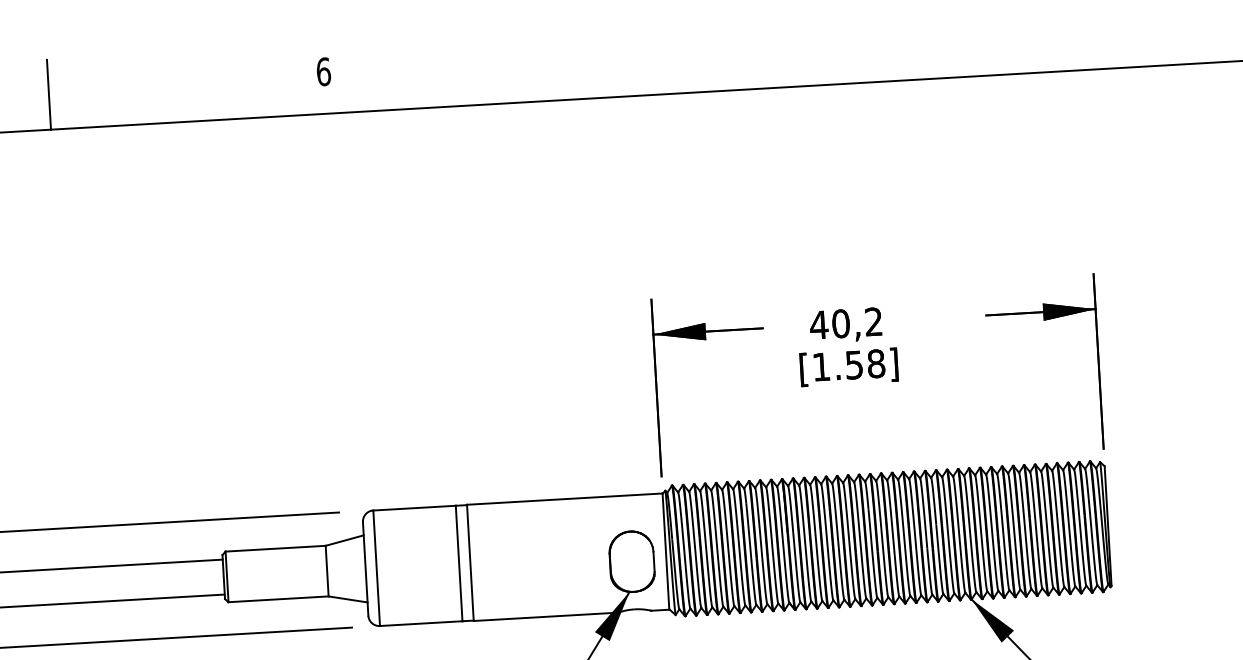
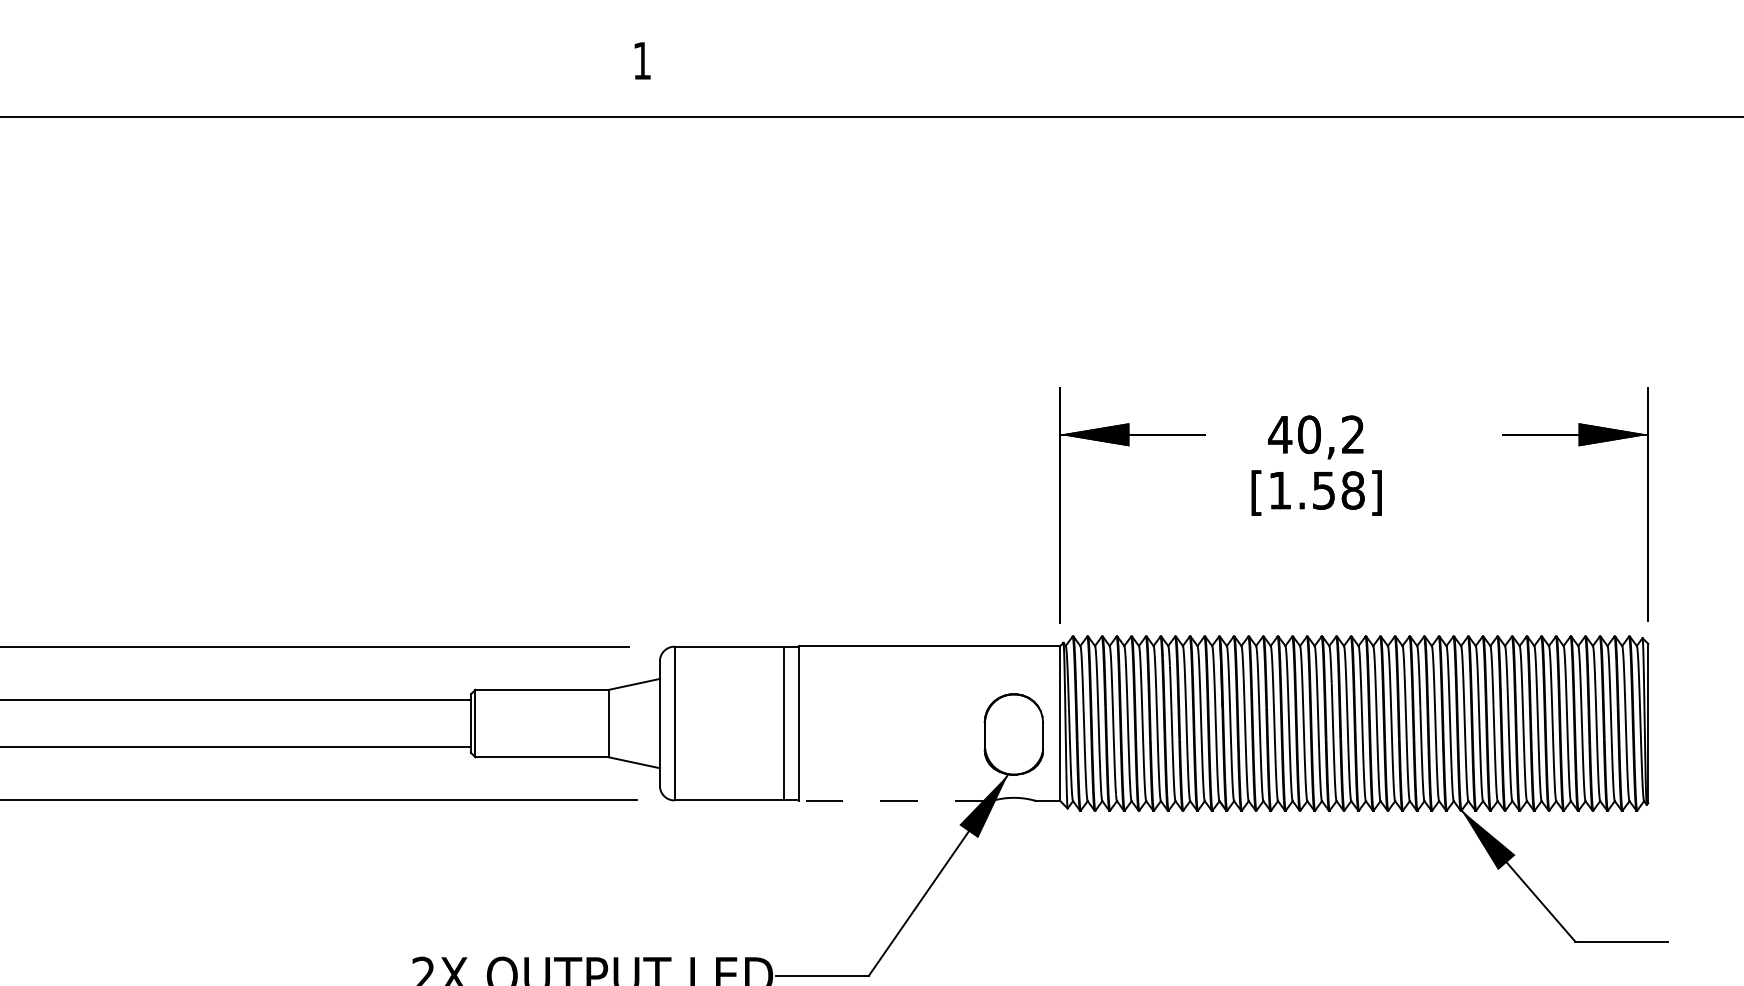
text: (323, 71) -> (642, 60), 6 -> 1
line: (49, 94) -> (276, 69), removed
line: (545, 616) -> (895, 800), solid -> dashed

